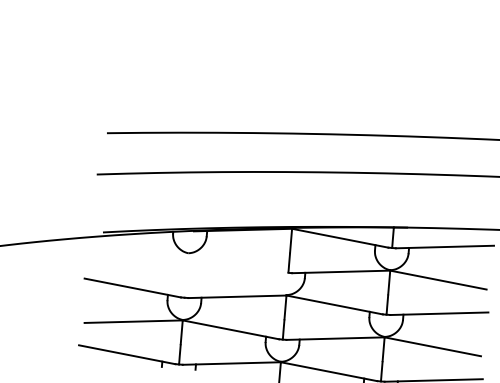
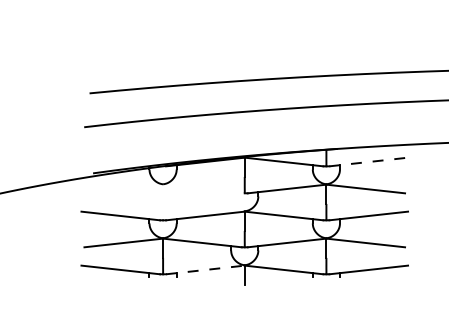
line: (444, 247) -> (368, 162), solid -> dashed
line: (231, 362) -> (205, 269), solid -> dashed

